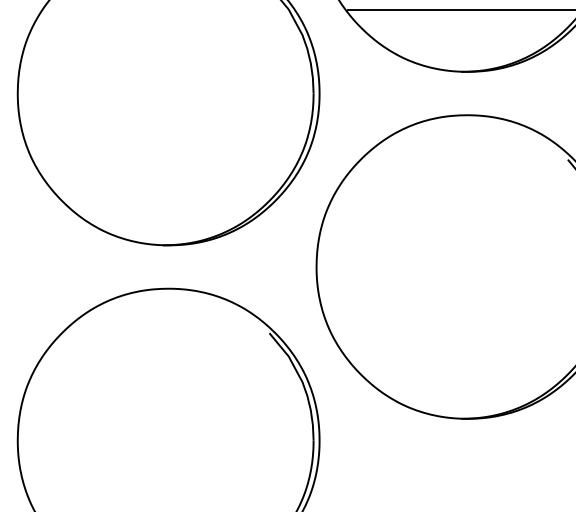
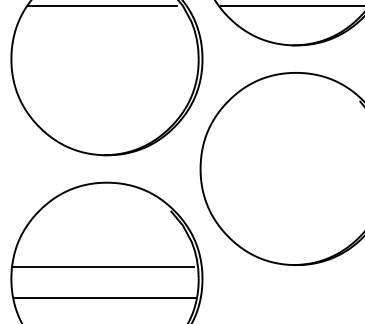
line: (161, 10) -> (102, 6), added
line: (163, 422) -> (103, 267), added
line: (164, 471) -> (104, 298), added

